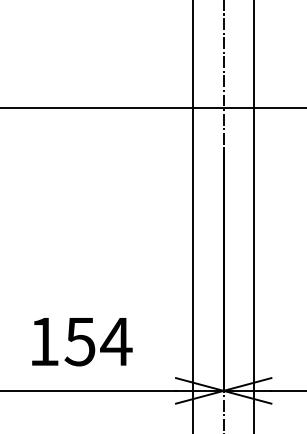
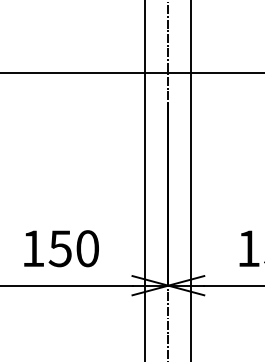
text: (116, 341) -> (87, 248), 154 -> 150

